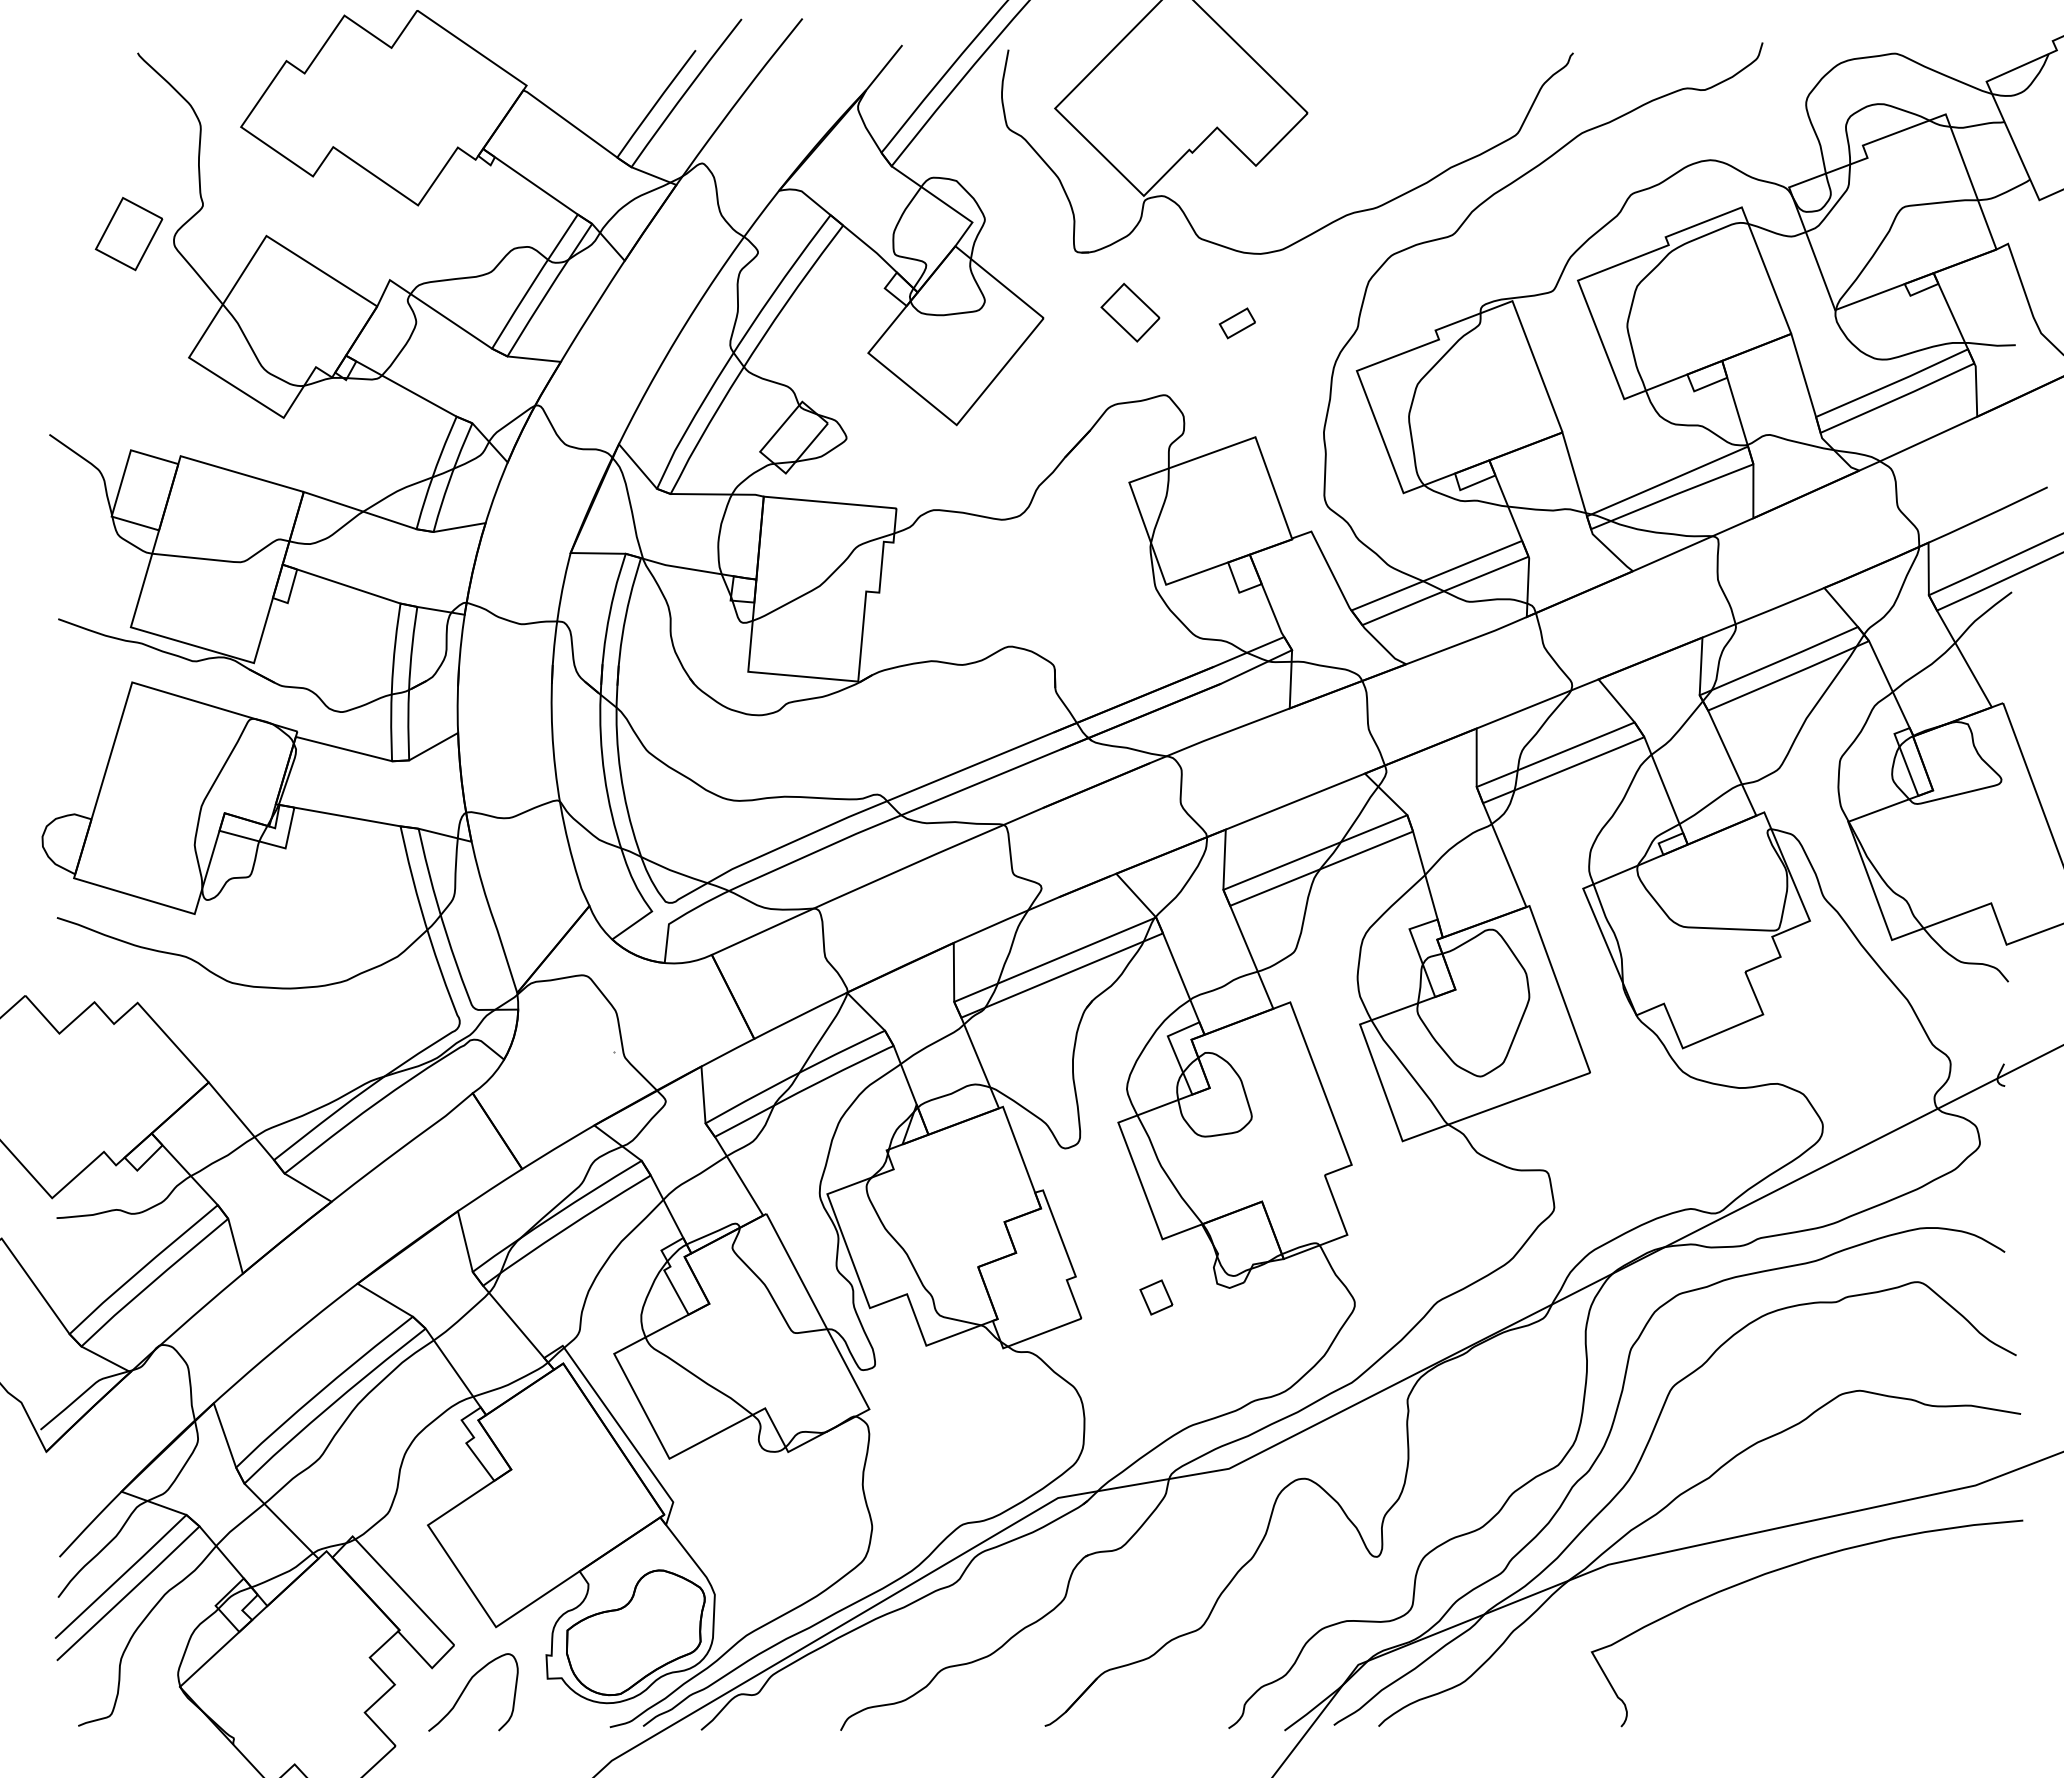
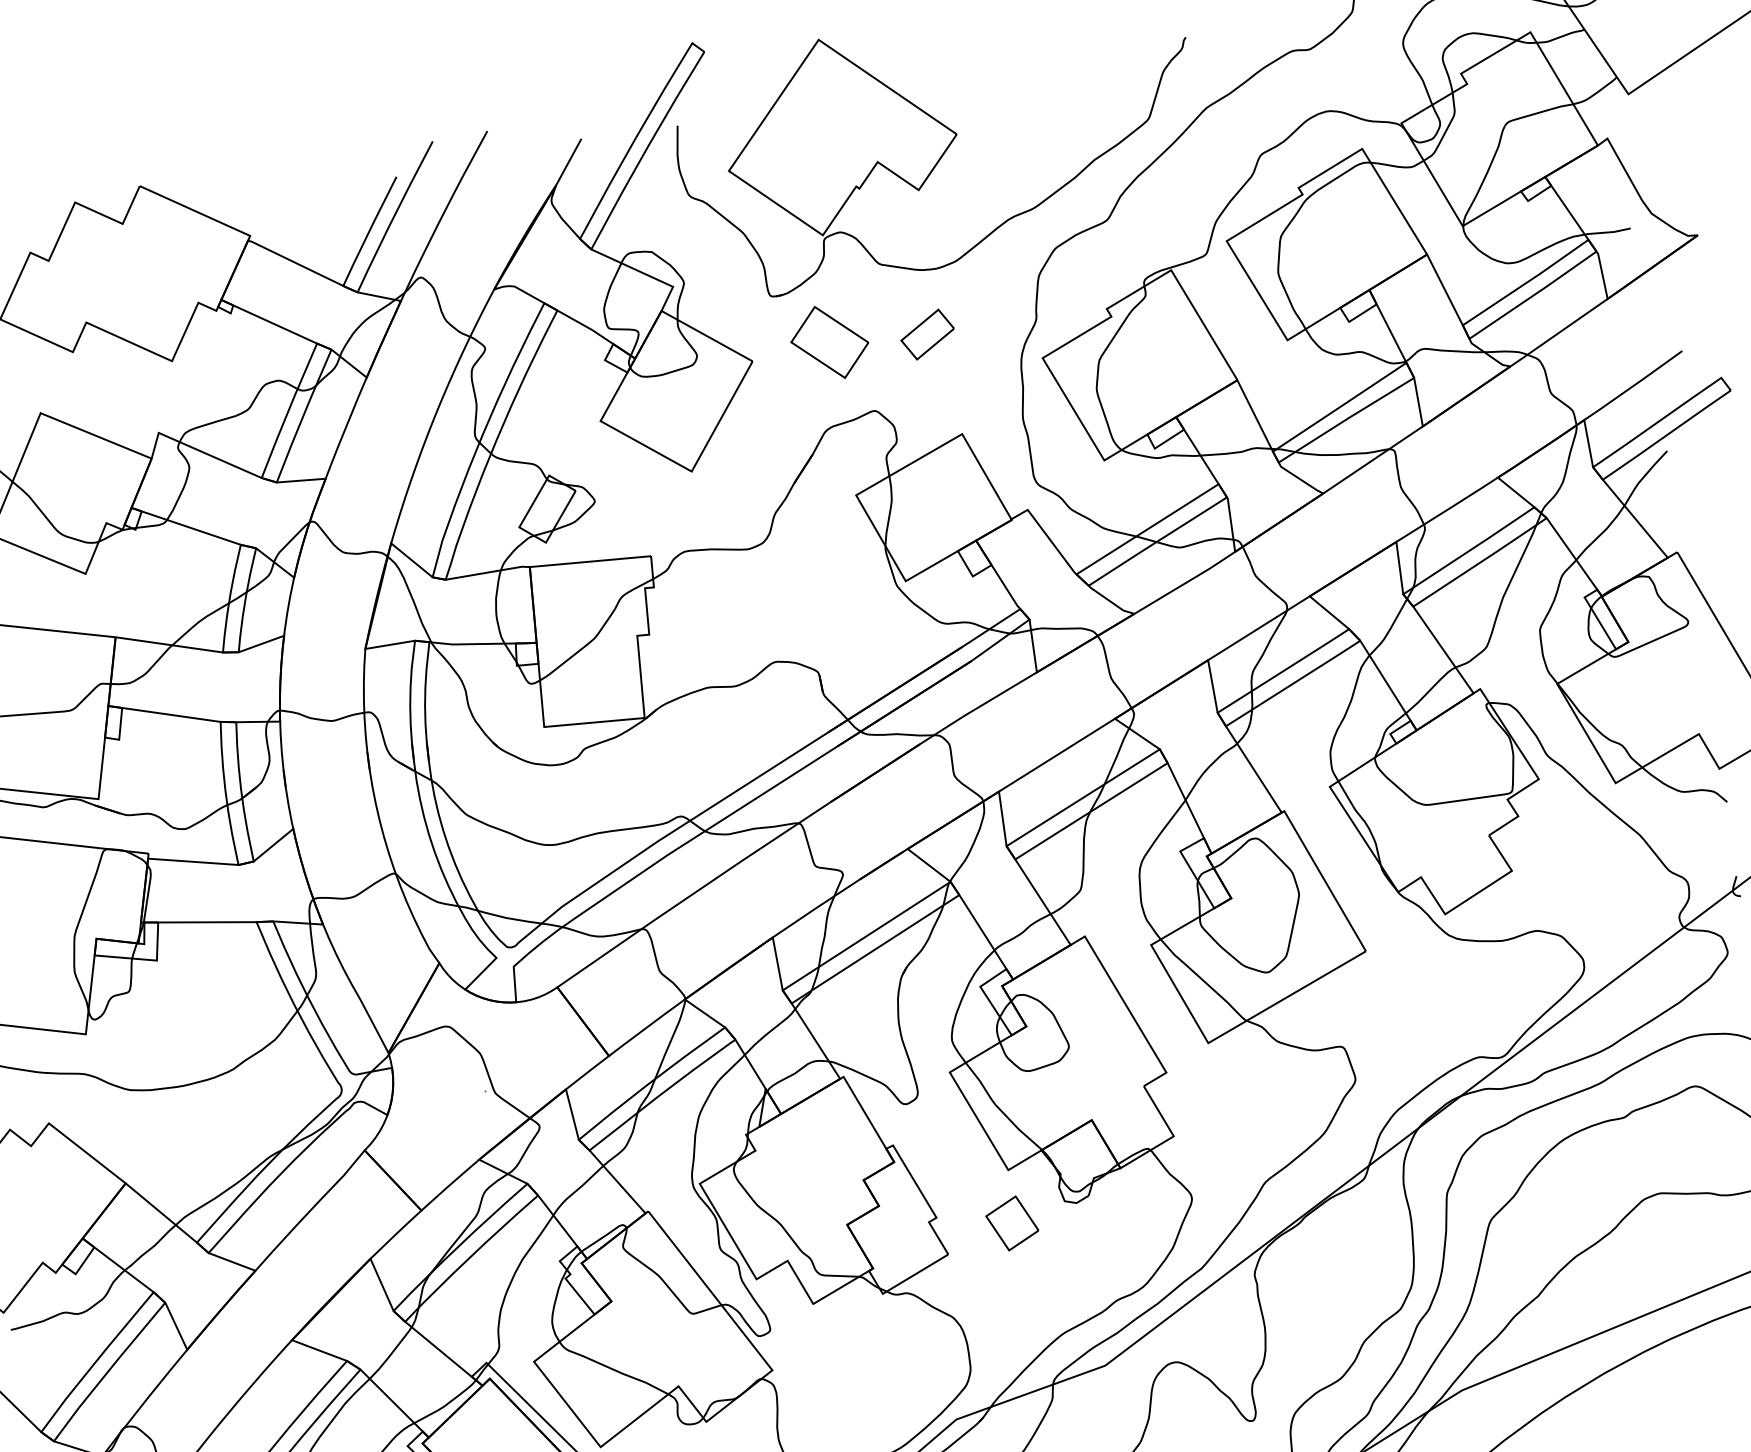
part: (1130, 312) -> (829, 342), size x1.43
part: (1237, 323) -> (927, 334), size x1.67
part: (1156, 1297) -> (1012, 1223), size x1.67

